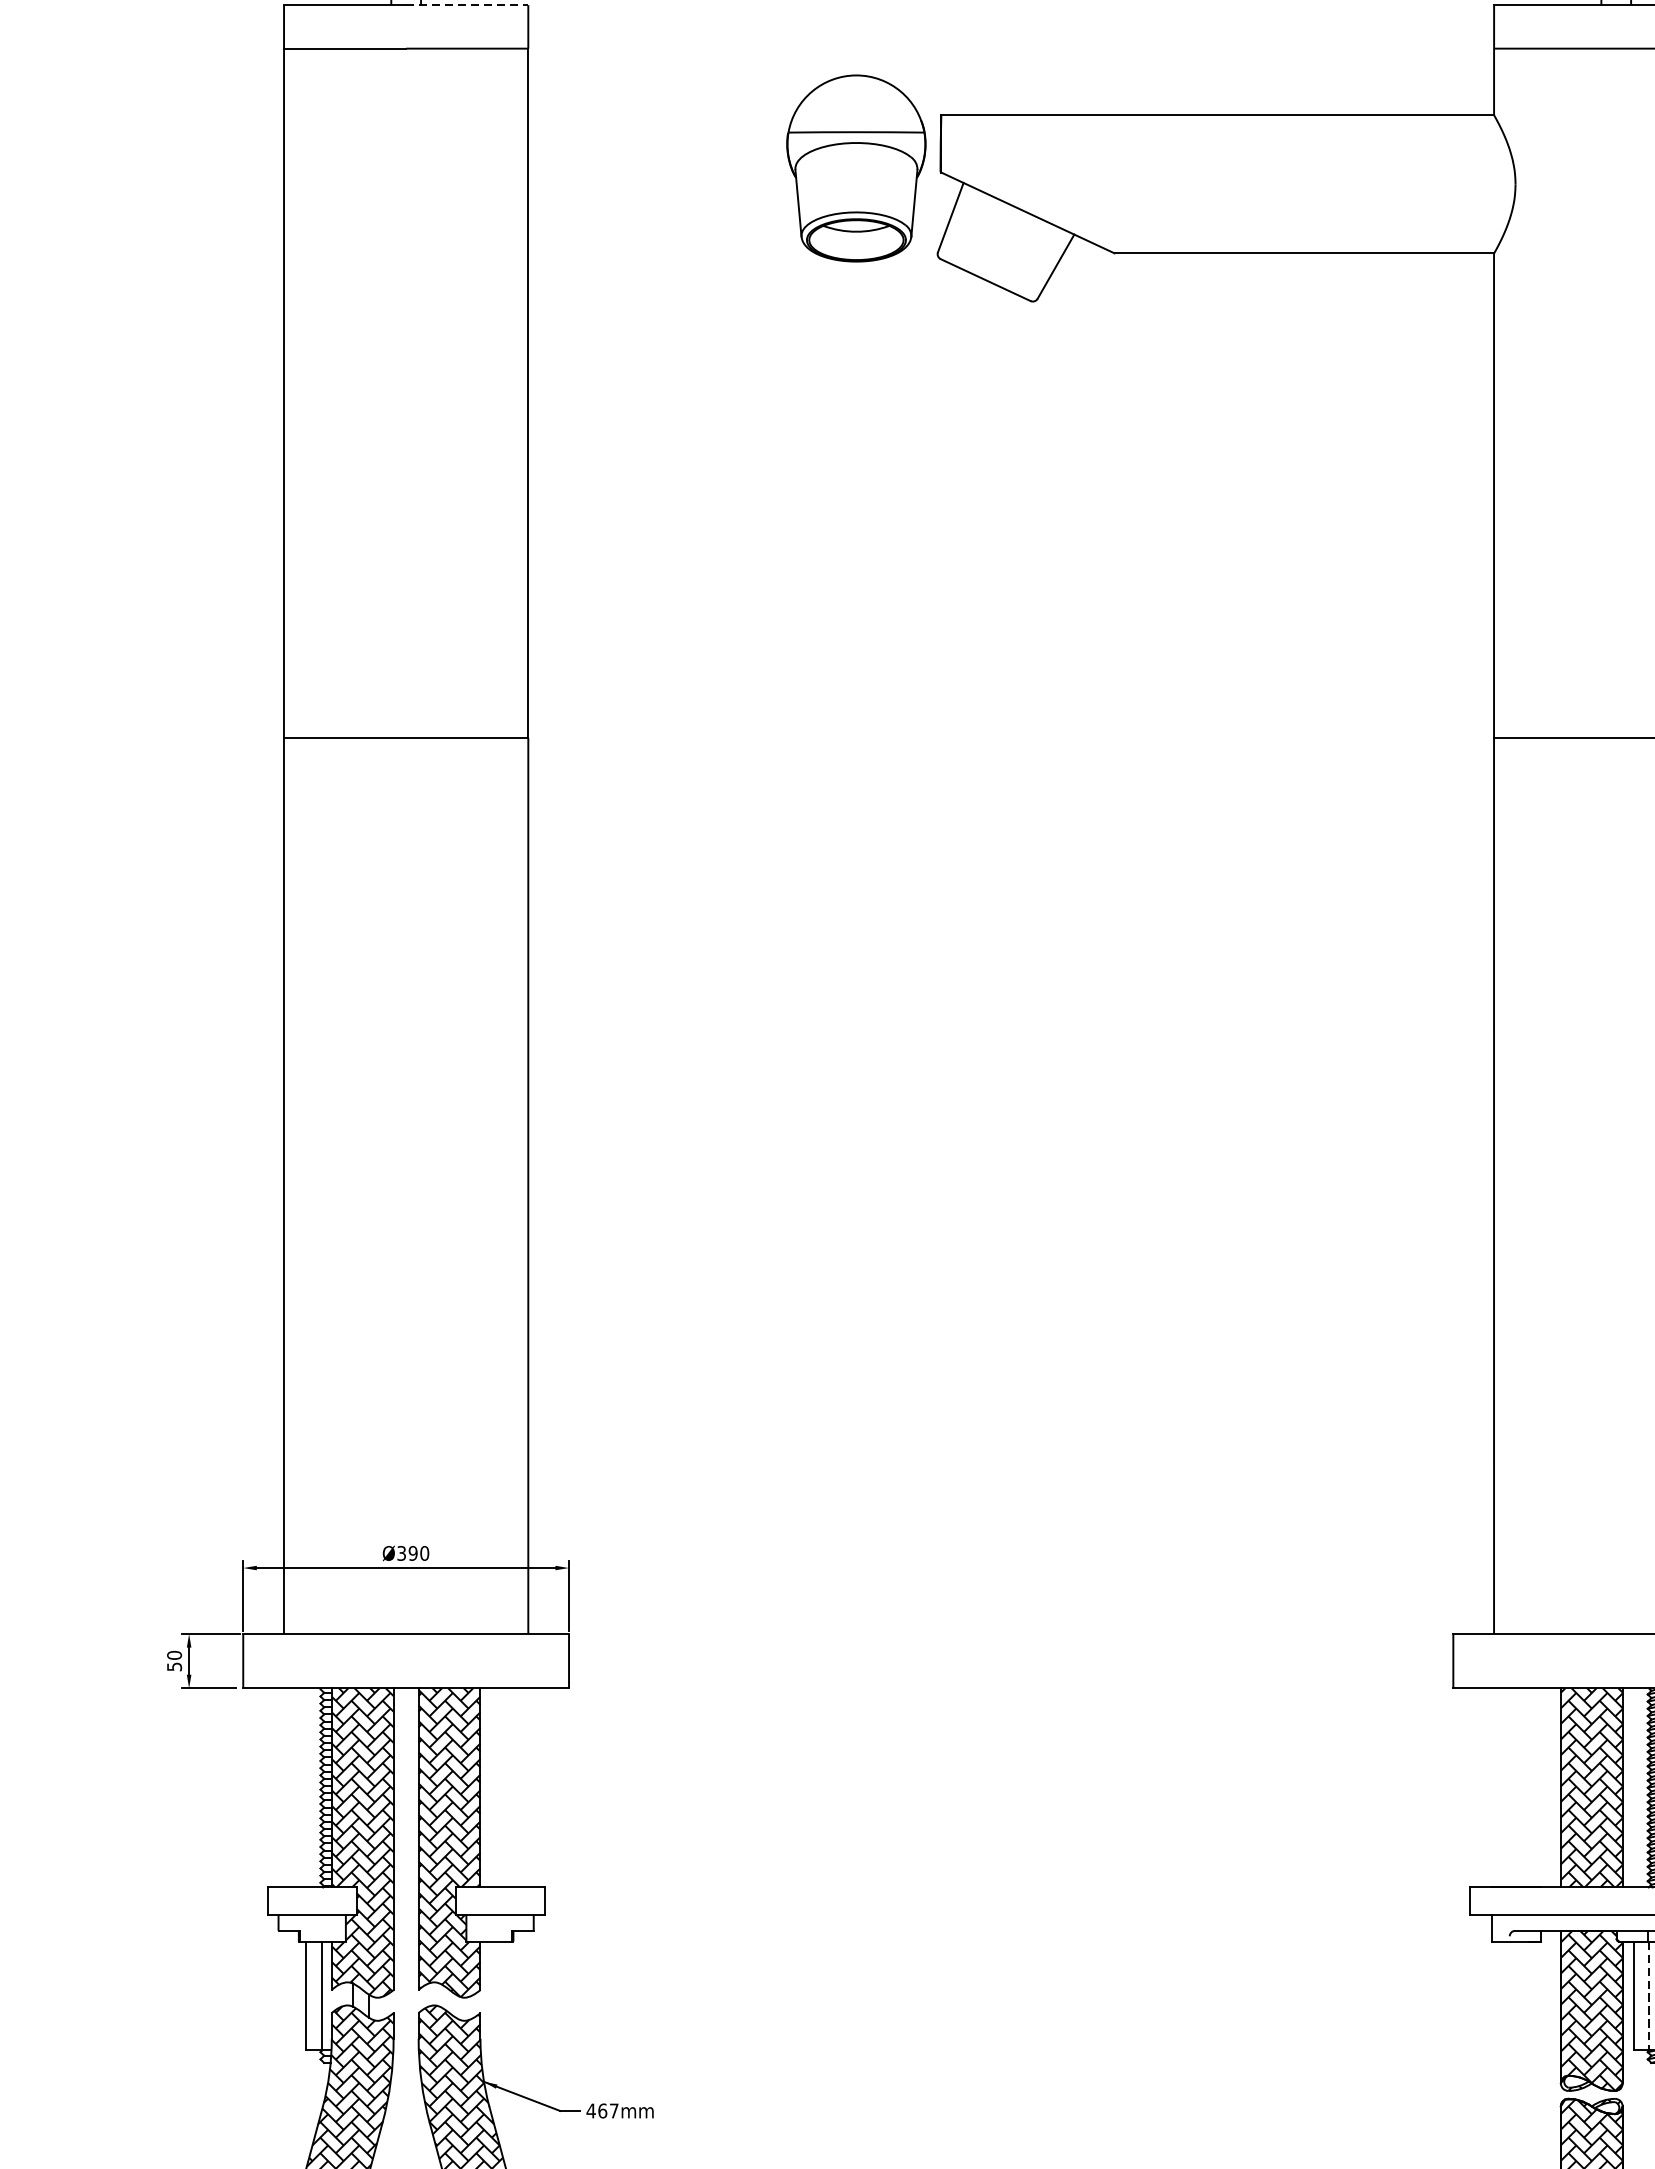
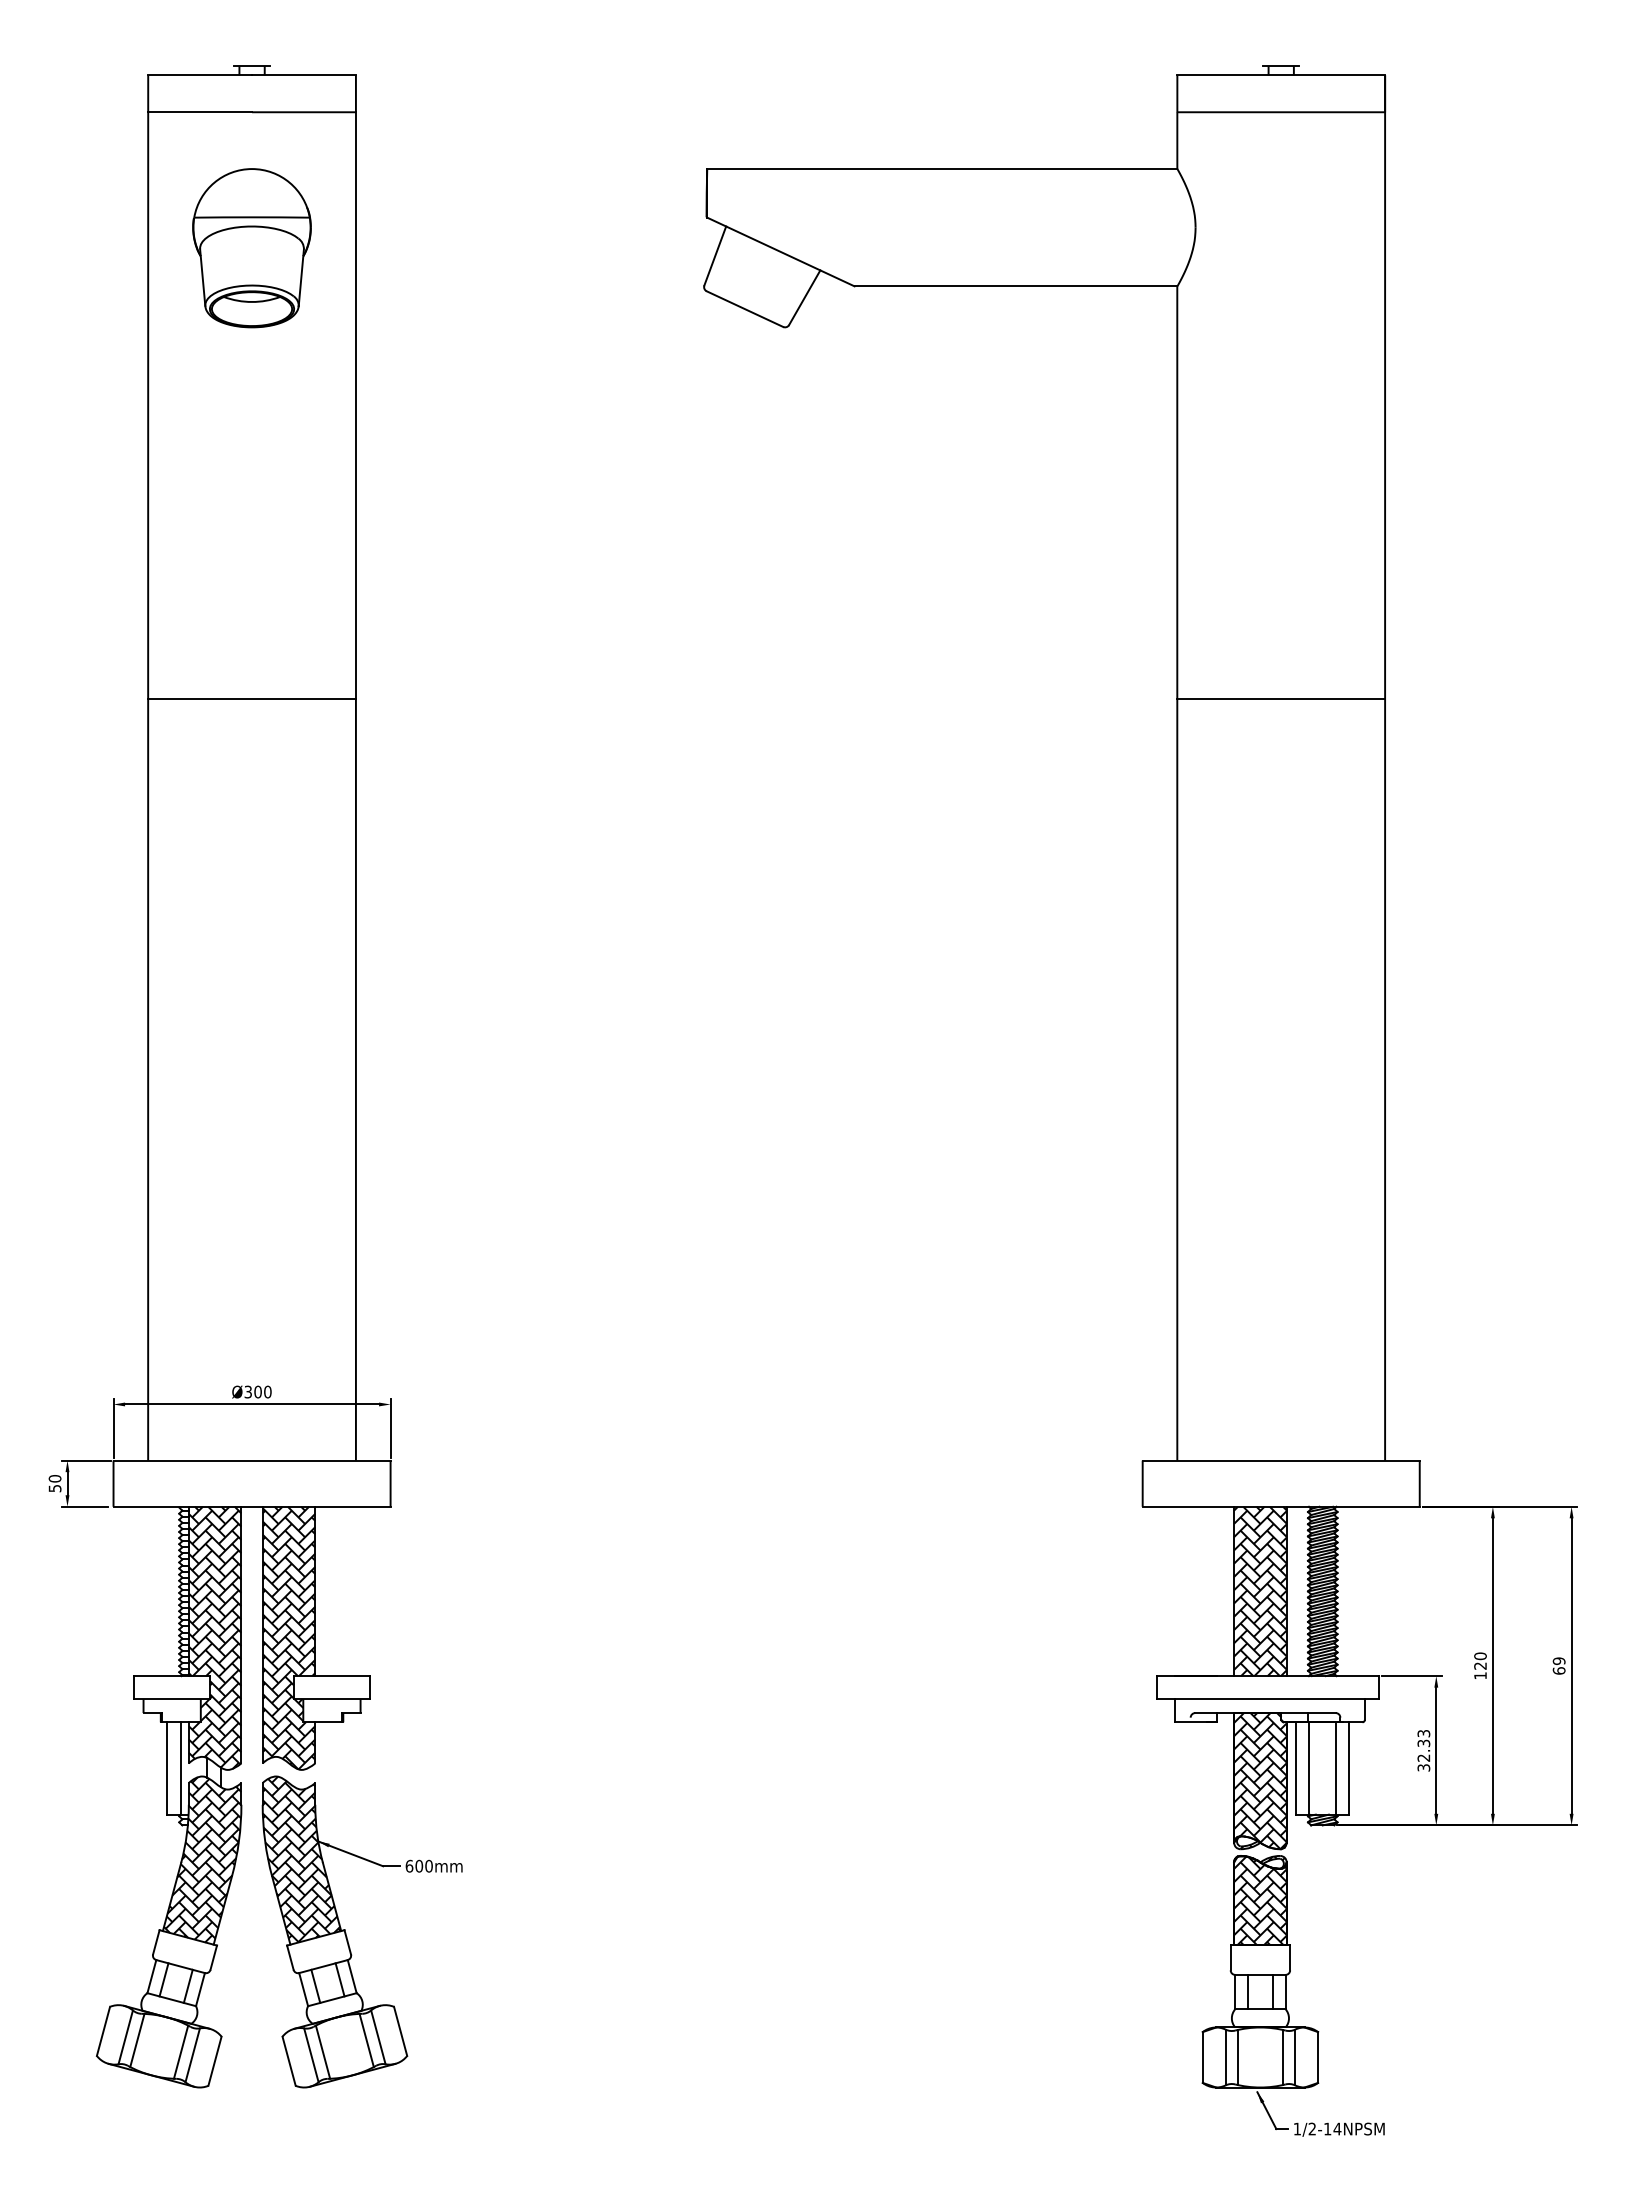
line: (467, 5) -> (304, 75), dashed -> solid
part: (855, 168) -> (251, 248), moved
text: (412, 1553) -> (257, 1392), Ø390 -> Ø300
line: (1649, 1996) -> (1309, 1768), dashed -> solid
text: (601, 2110) -> (418, 1865), 467mm -> 600mm

